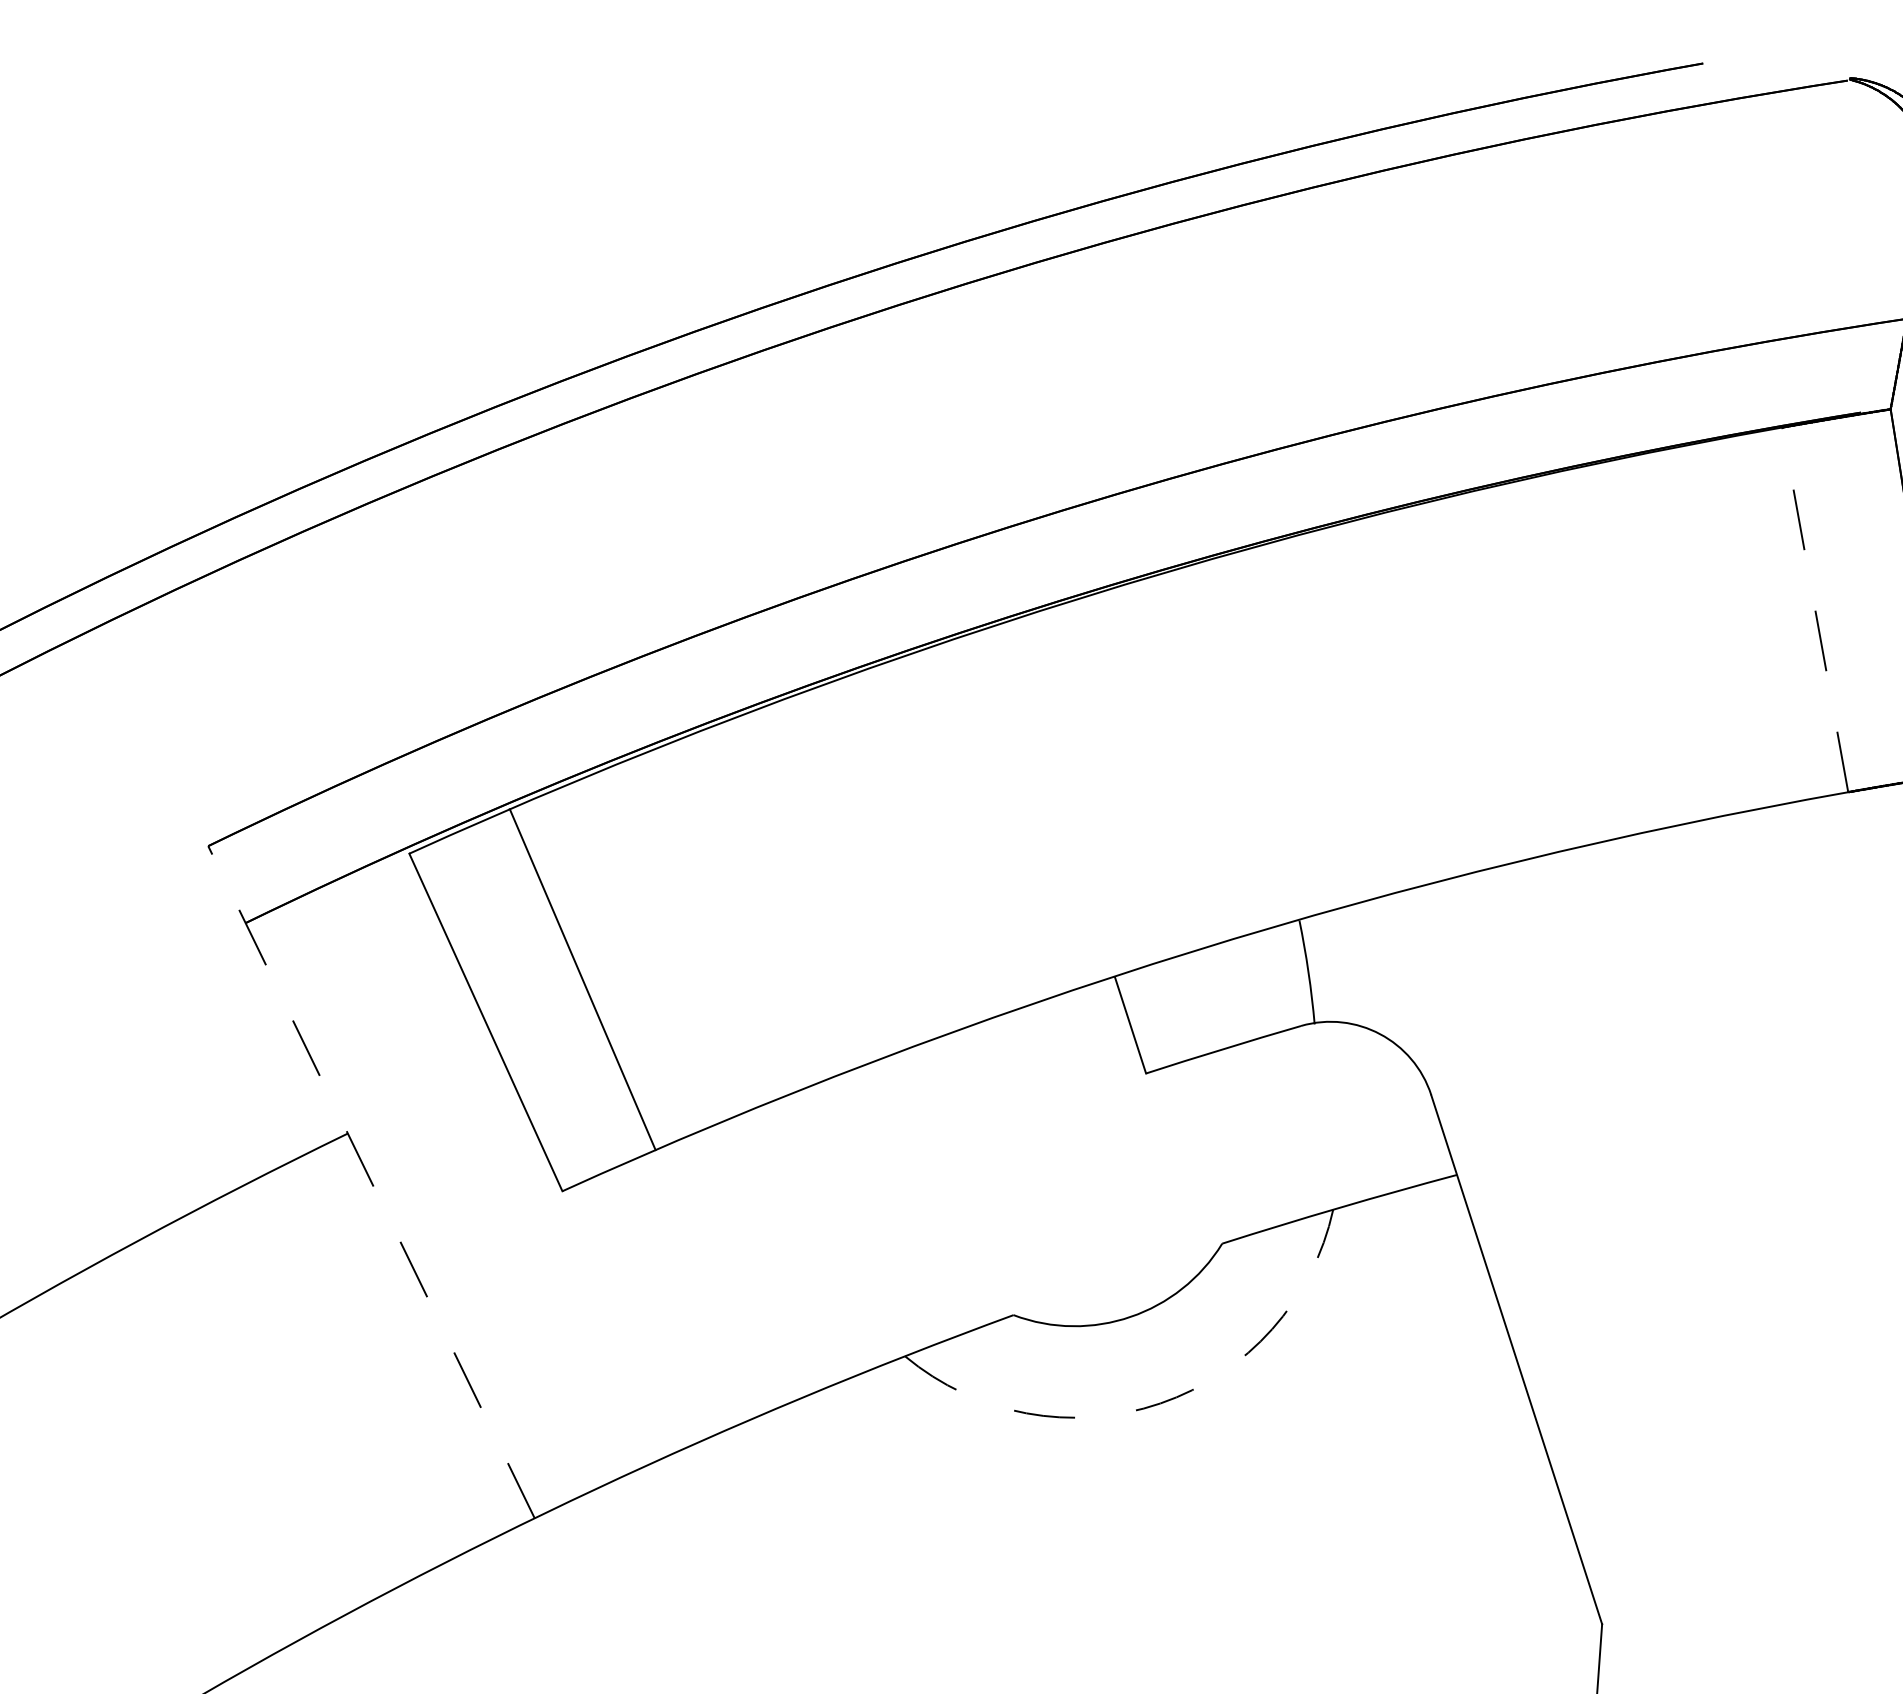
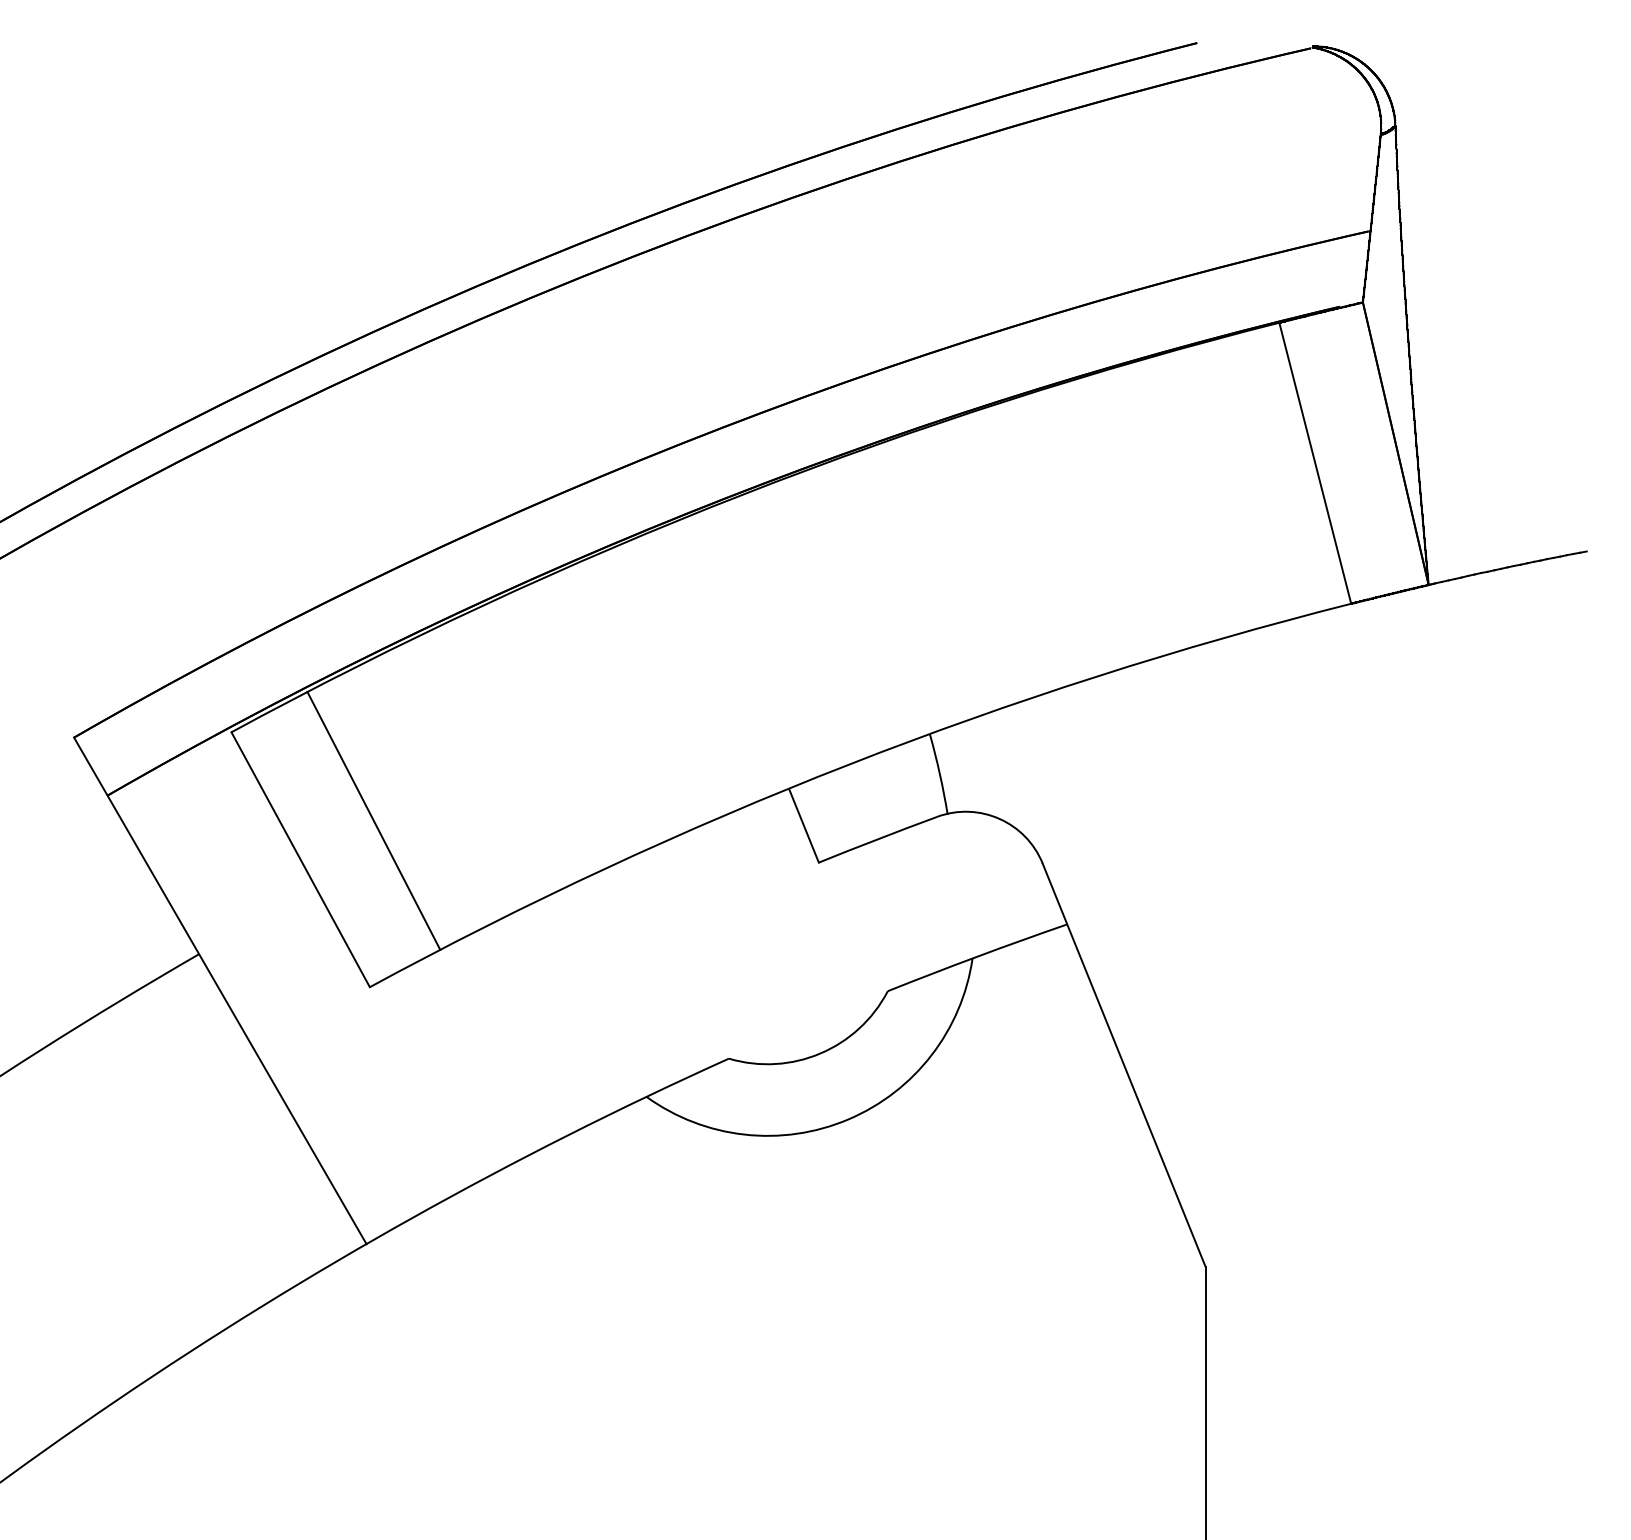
line: (1815, 608) -> (1315, 462), dashed -> solid
line: (371, 1181) -> (220, 990), dashed -> solid
arc: (1160, 1403) -> (848, 1119), dashed -> solid

